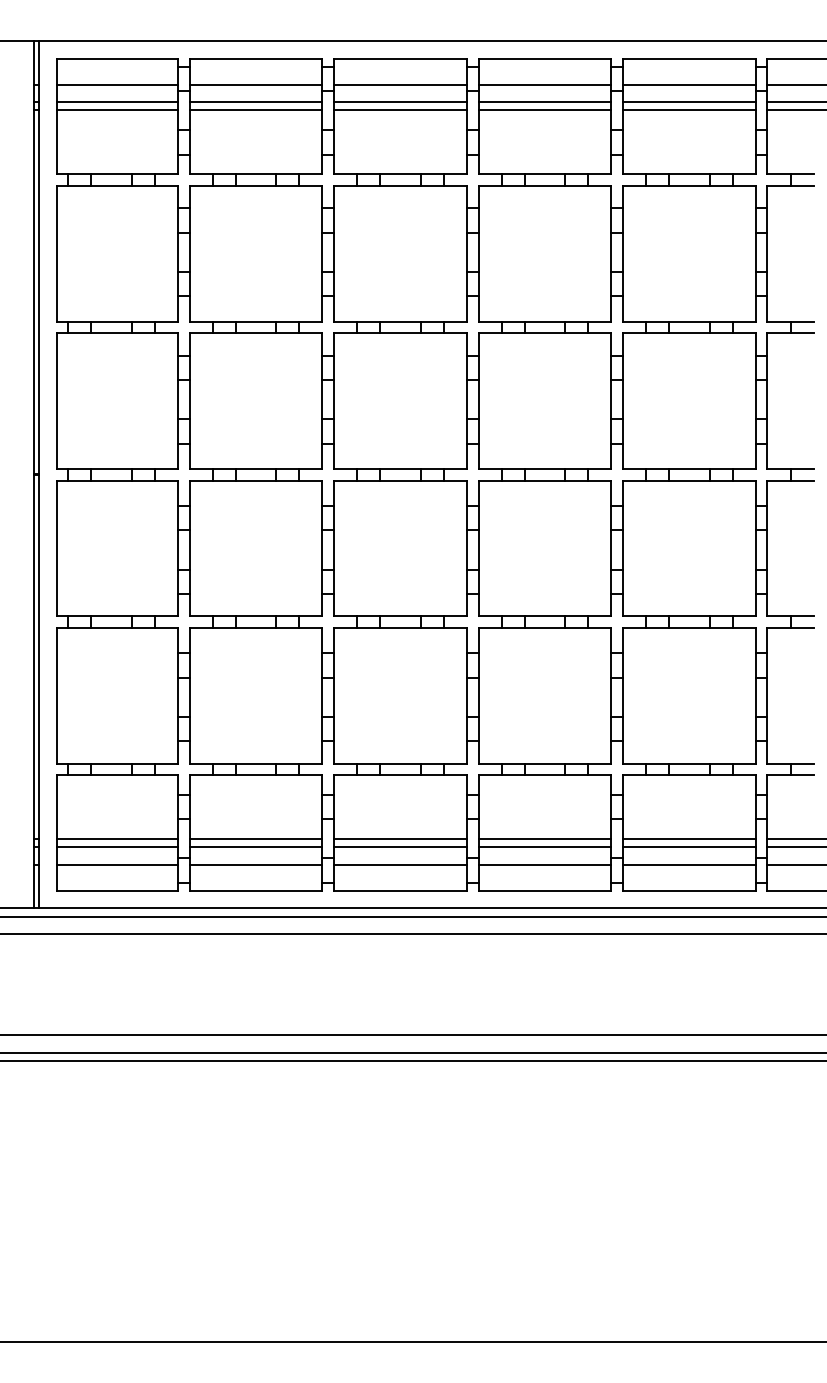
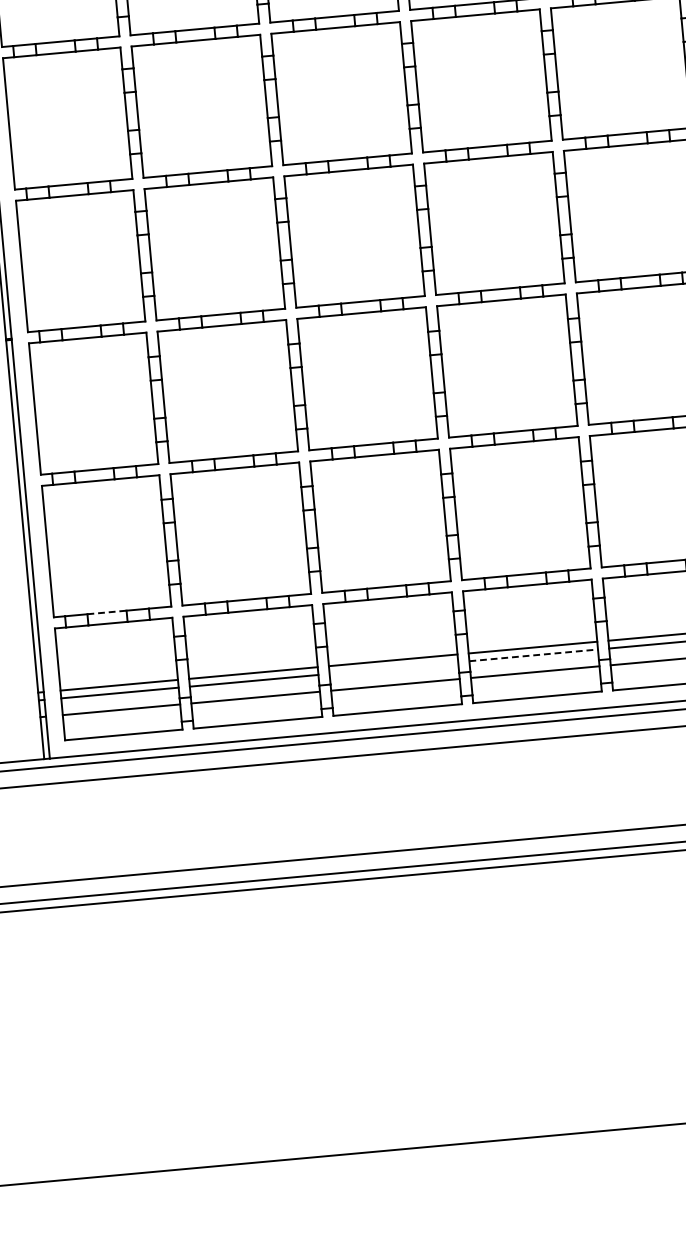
line: (112, 763) -> (107, 612), solid -> dashed
line: (400, 847) -> (393, 668), removed
line: (545, 847) -> (534, 655), solid -> dashed

